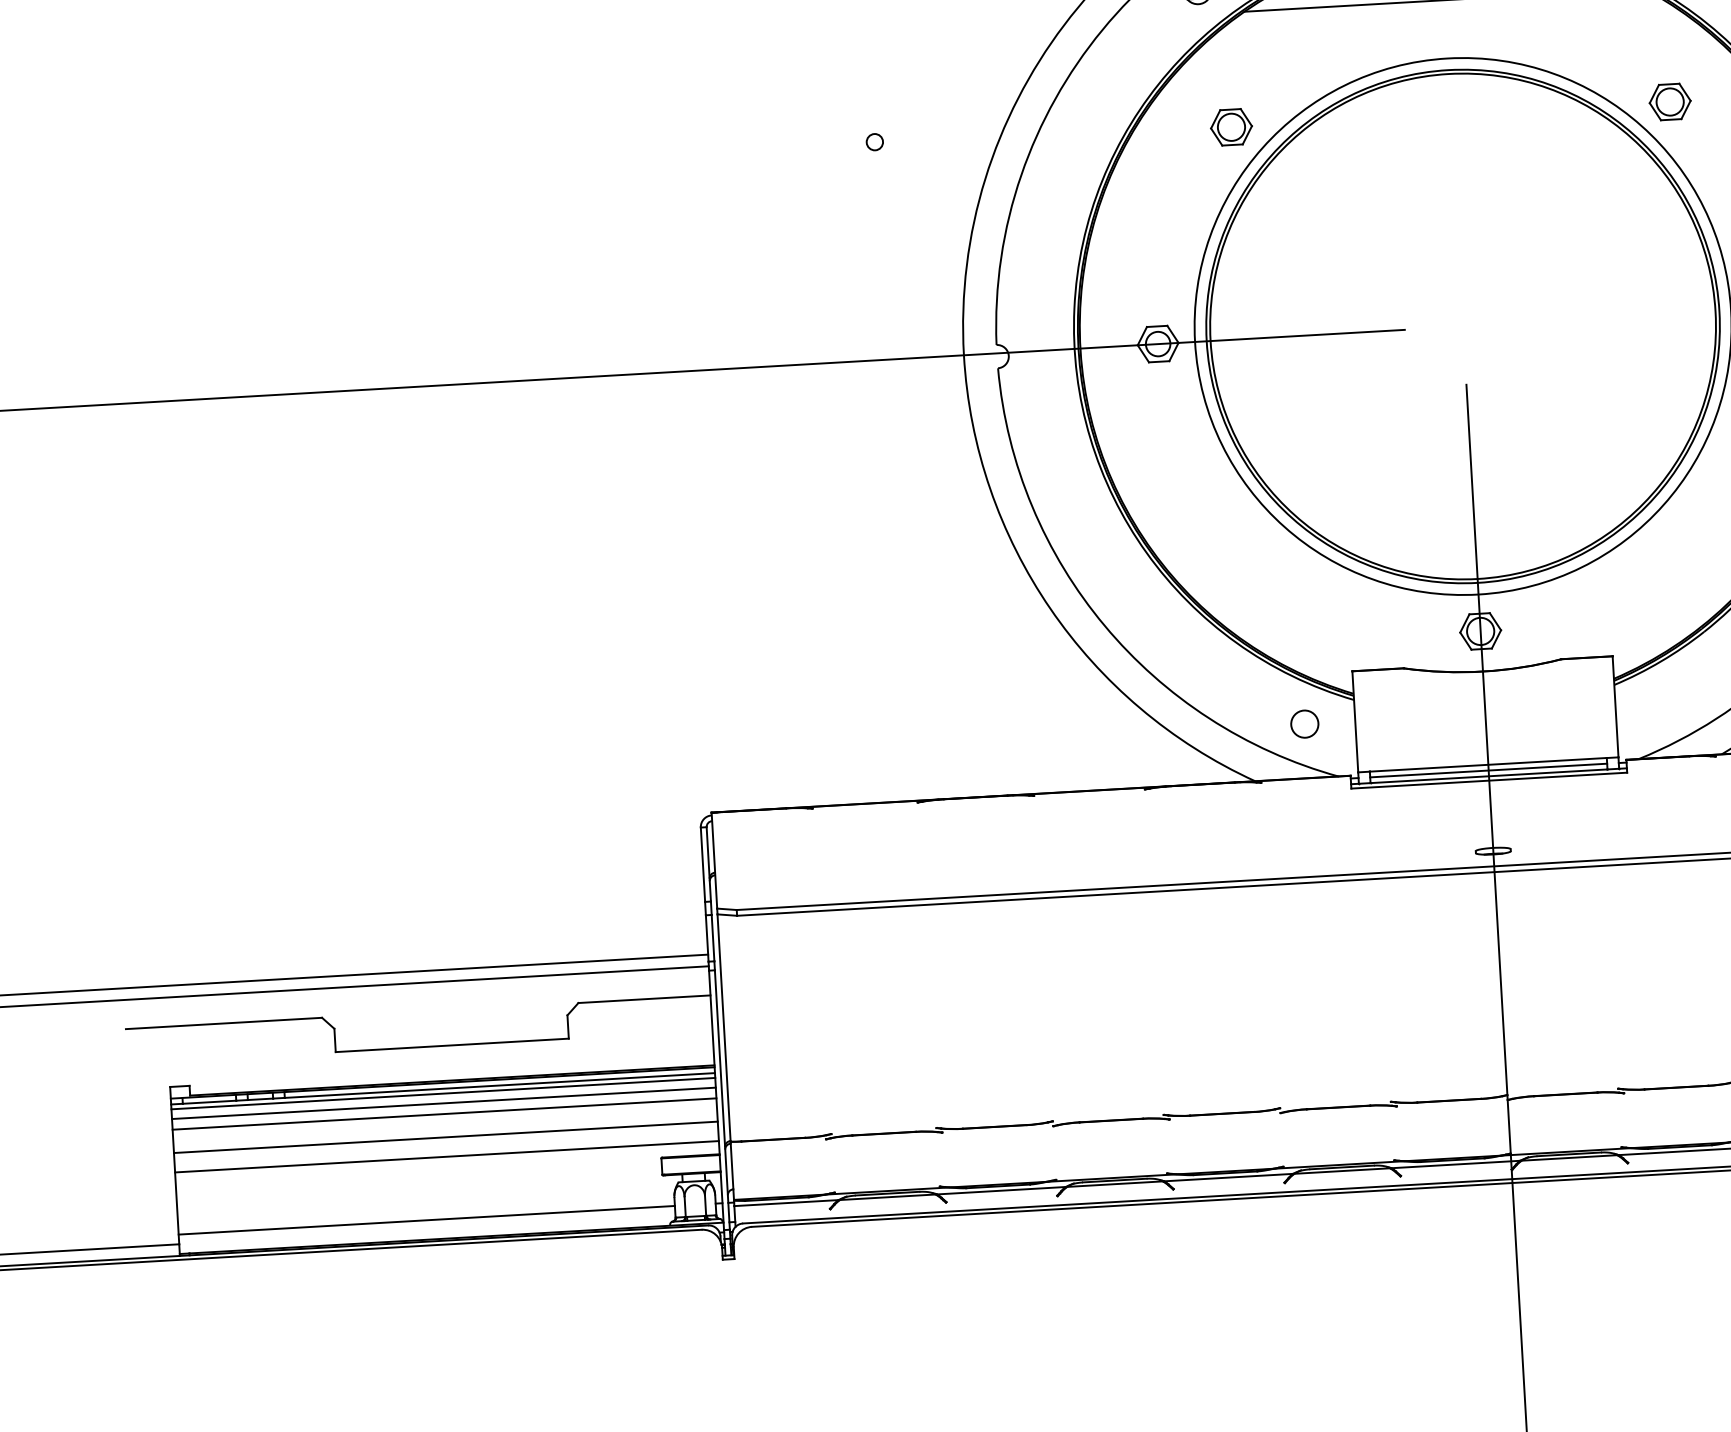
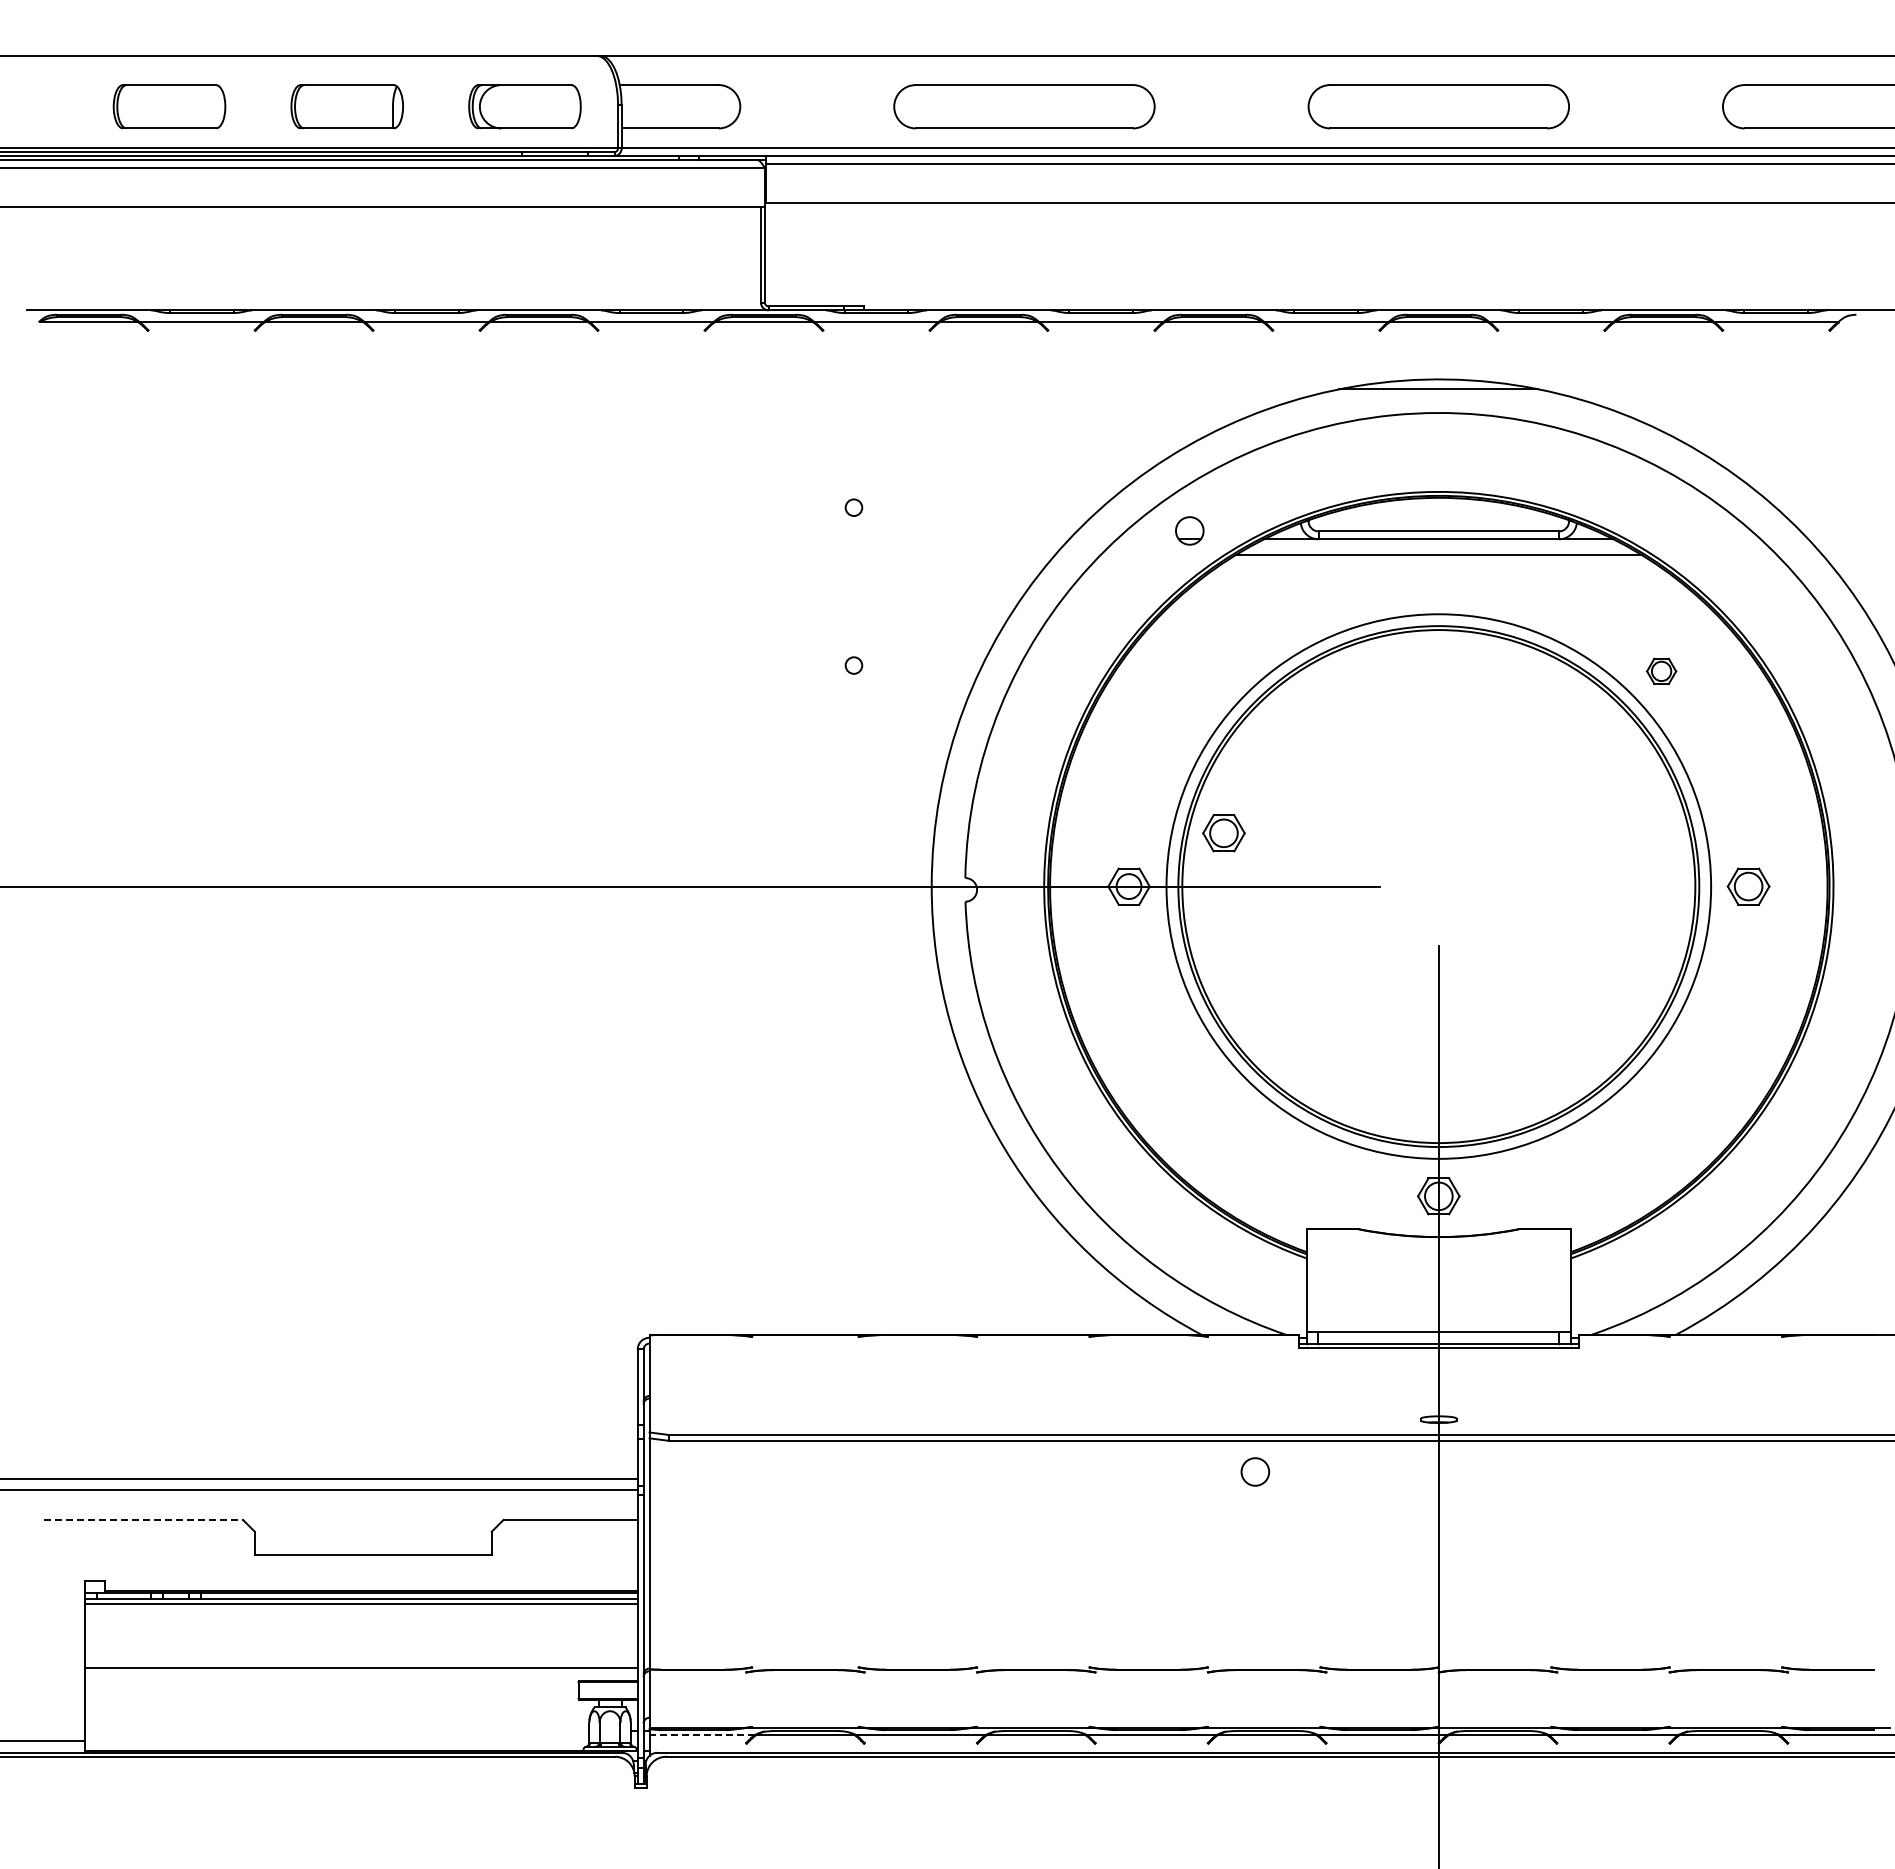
part: (1670, 102) -> (1661, 671), size x0.7
part: (1231, 127) -> (1223, 833), moved
circle: (1304, 723) -> (1255, 1471), moved
line: (1488, 770) -> (1438, 1337), removed
line: (224, 1022) -> (143, 1519), solid -> dashed
line: (443, 1103) -> (361, 1613), removed
line: (444, 1113) -> (361, 1624), removed
line: (445, 1137) -> (361, 1648), removed
line: (786, 1202) -> (702, 1734), solid -> dashed
line: (427, 1220) -> (337, 1731), removed

